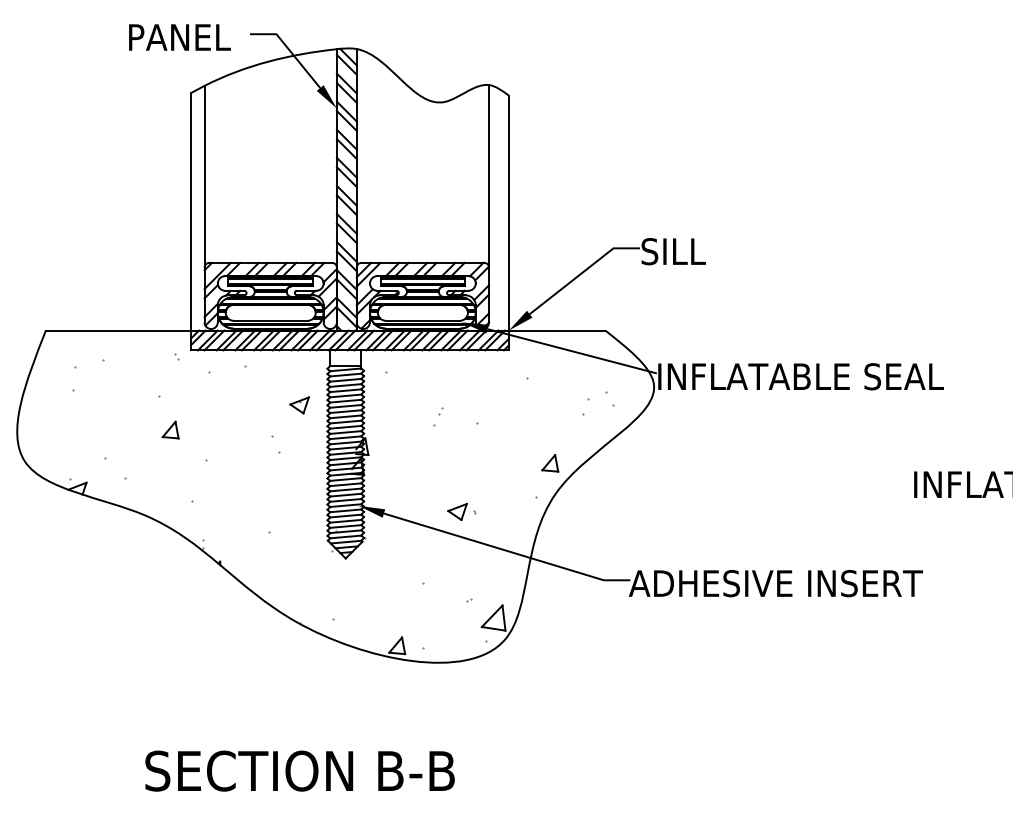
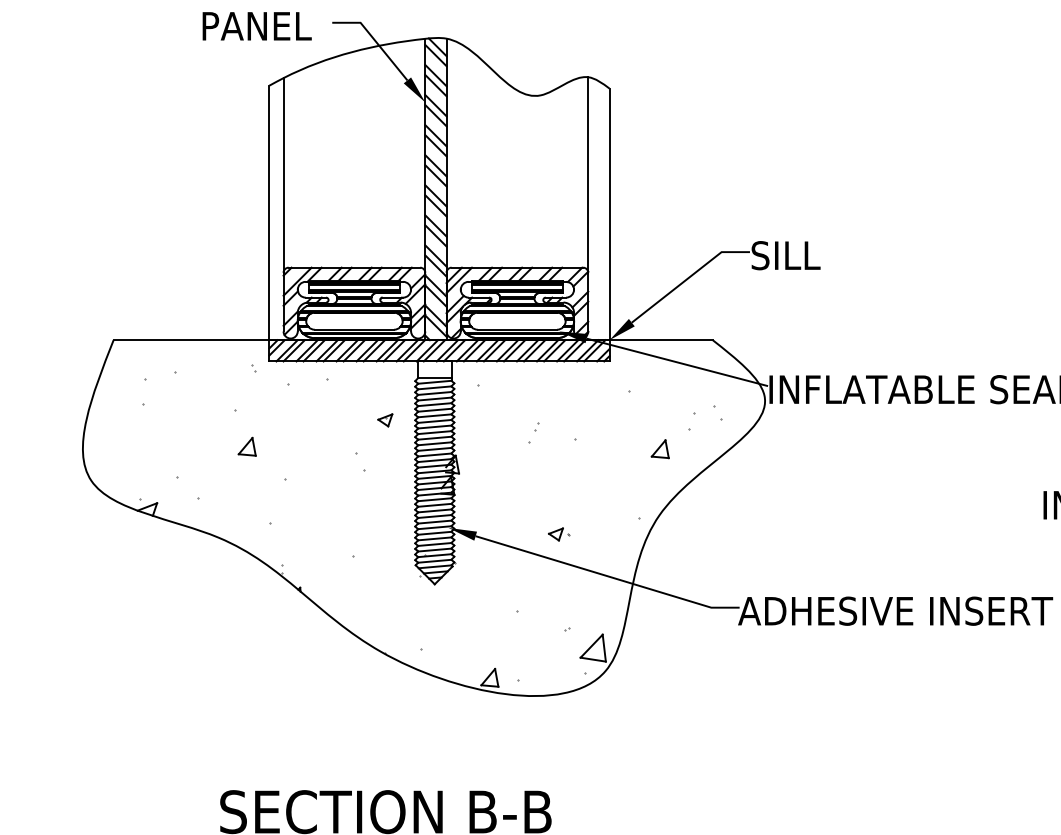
part: (299, 405) -> (385, 420), size x0.7
part: (550, 463) -> (660, 449), moved
part: (461, 511) -> (558, 533), size x0.7

